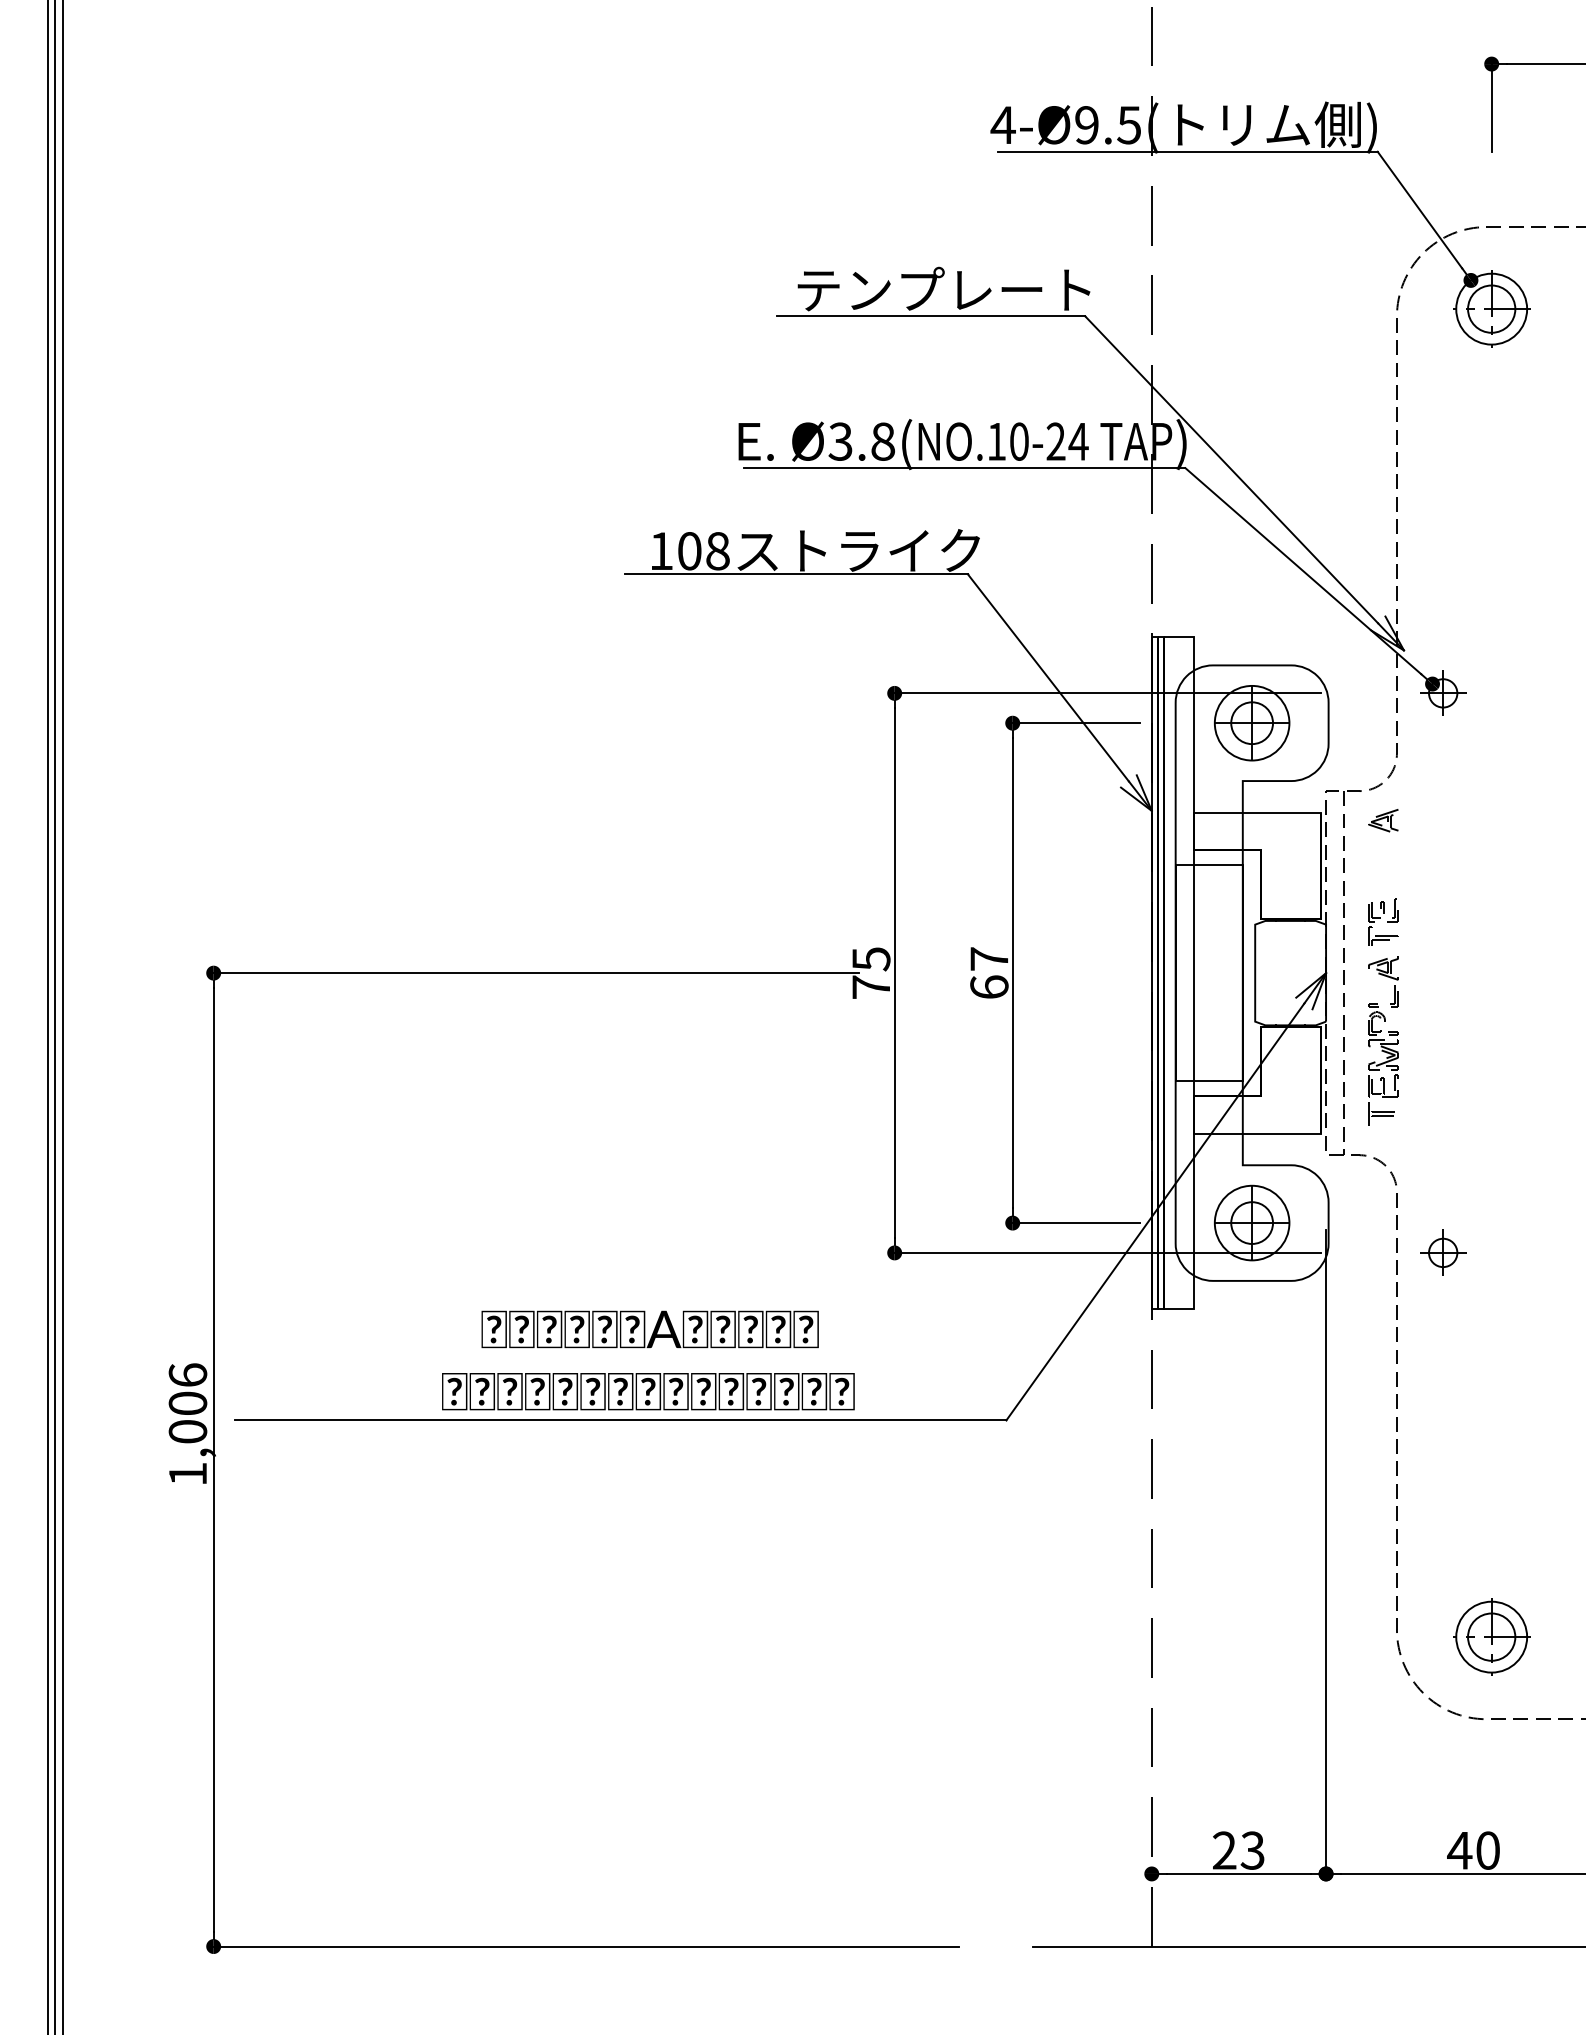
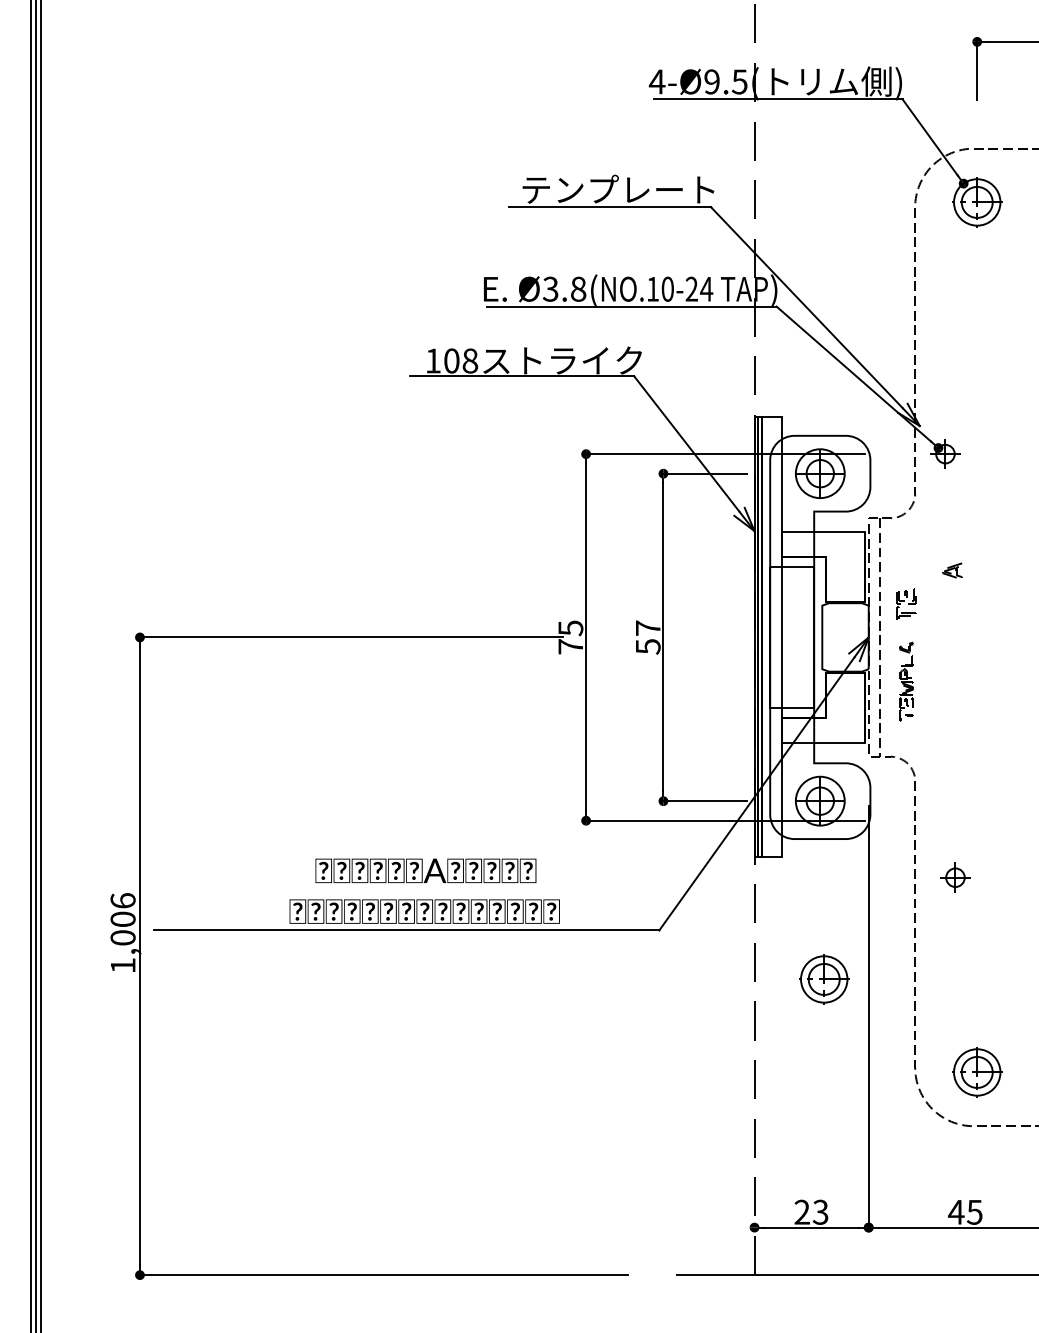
part: (1383, 820) -> (952, 570), moved
text: (988, 986) -> (647, 646), 67 -> 57
part: (1383, 1040) -> (906, 681), size x0.7
part: (1443, 1252) -> (955, 877), moved
part: (1258, 1495) -> (824, 979), added
text: (1487, 1849) -> (974, 1211), 40 -> 45

